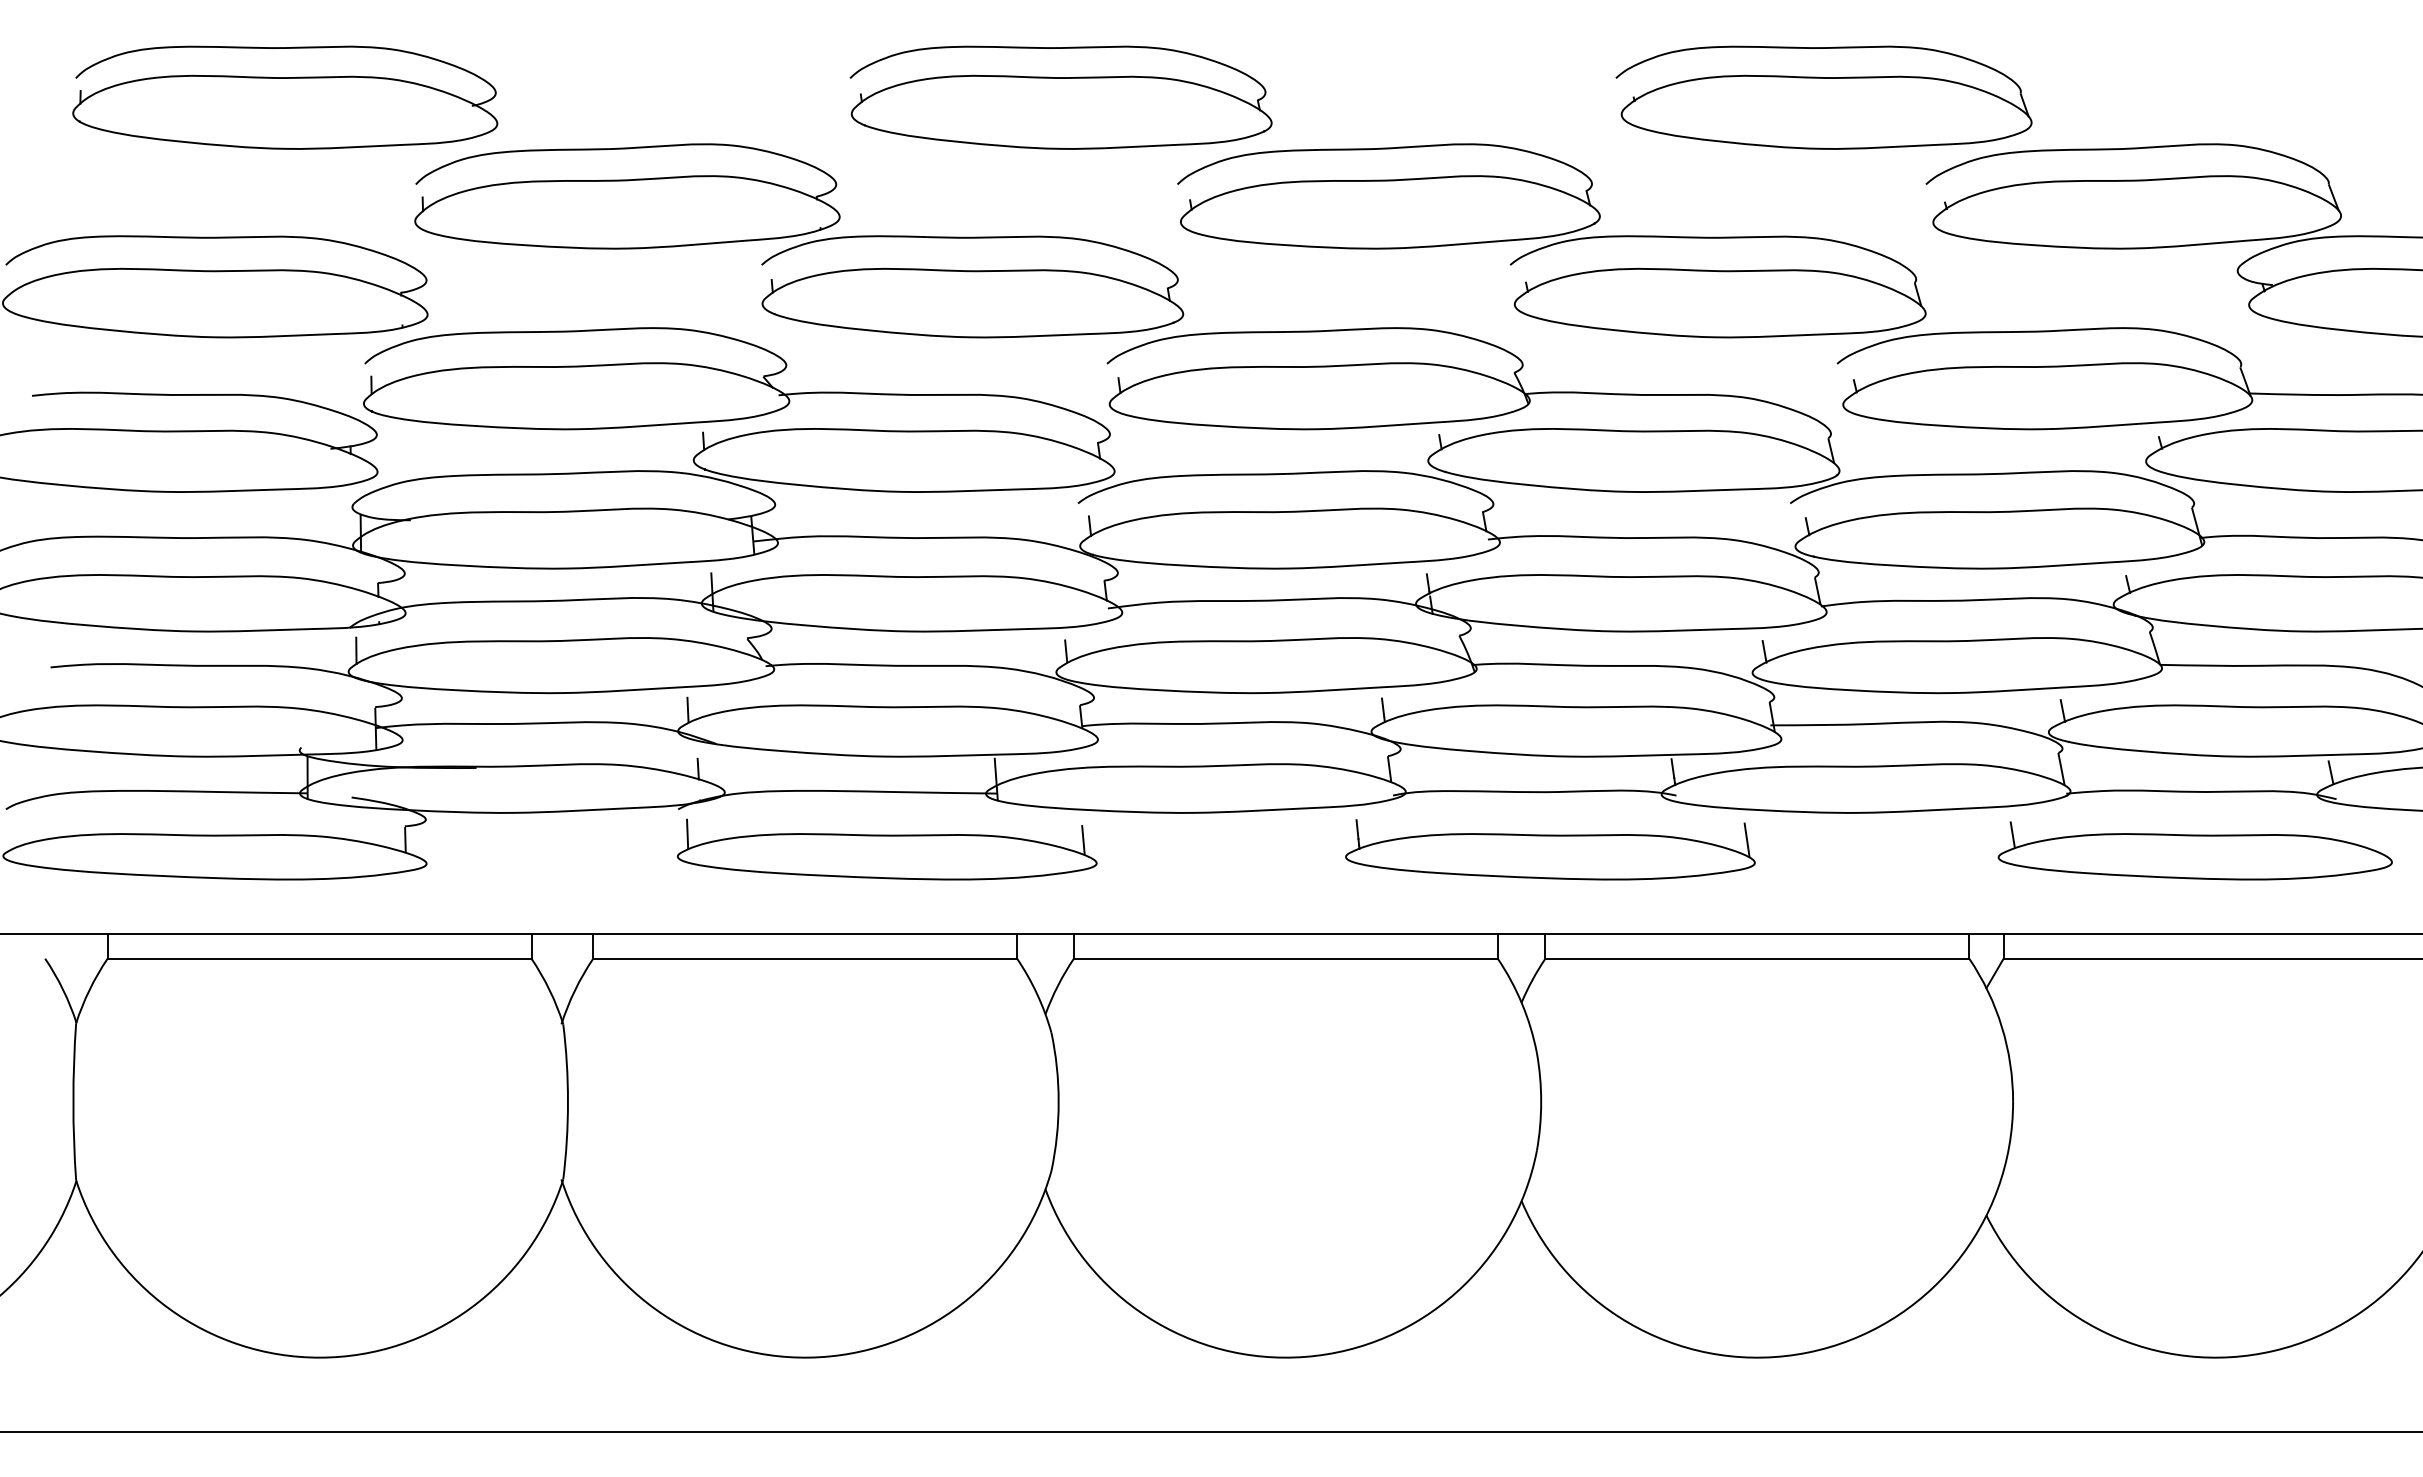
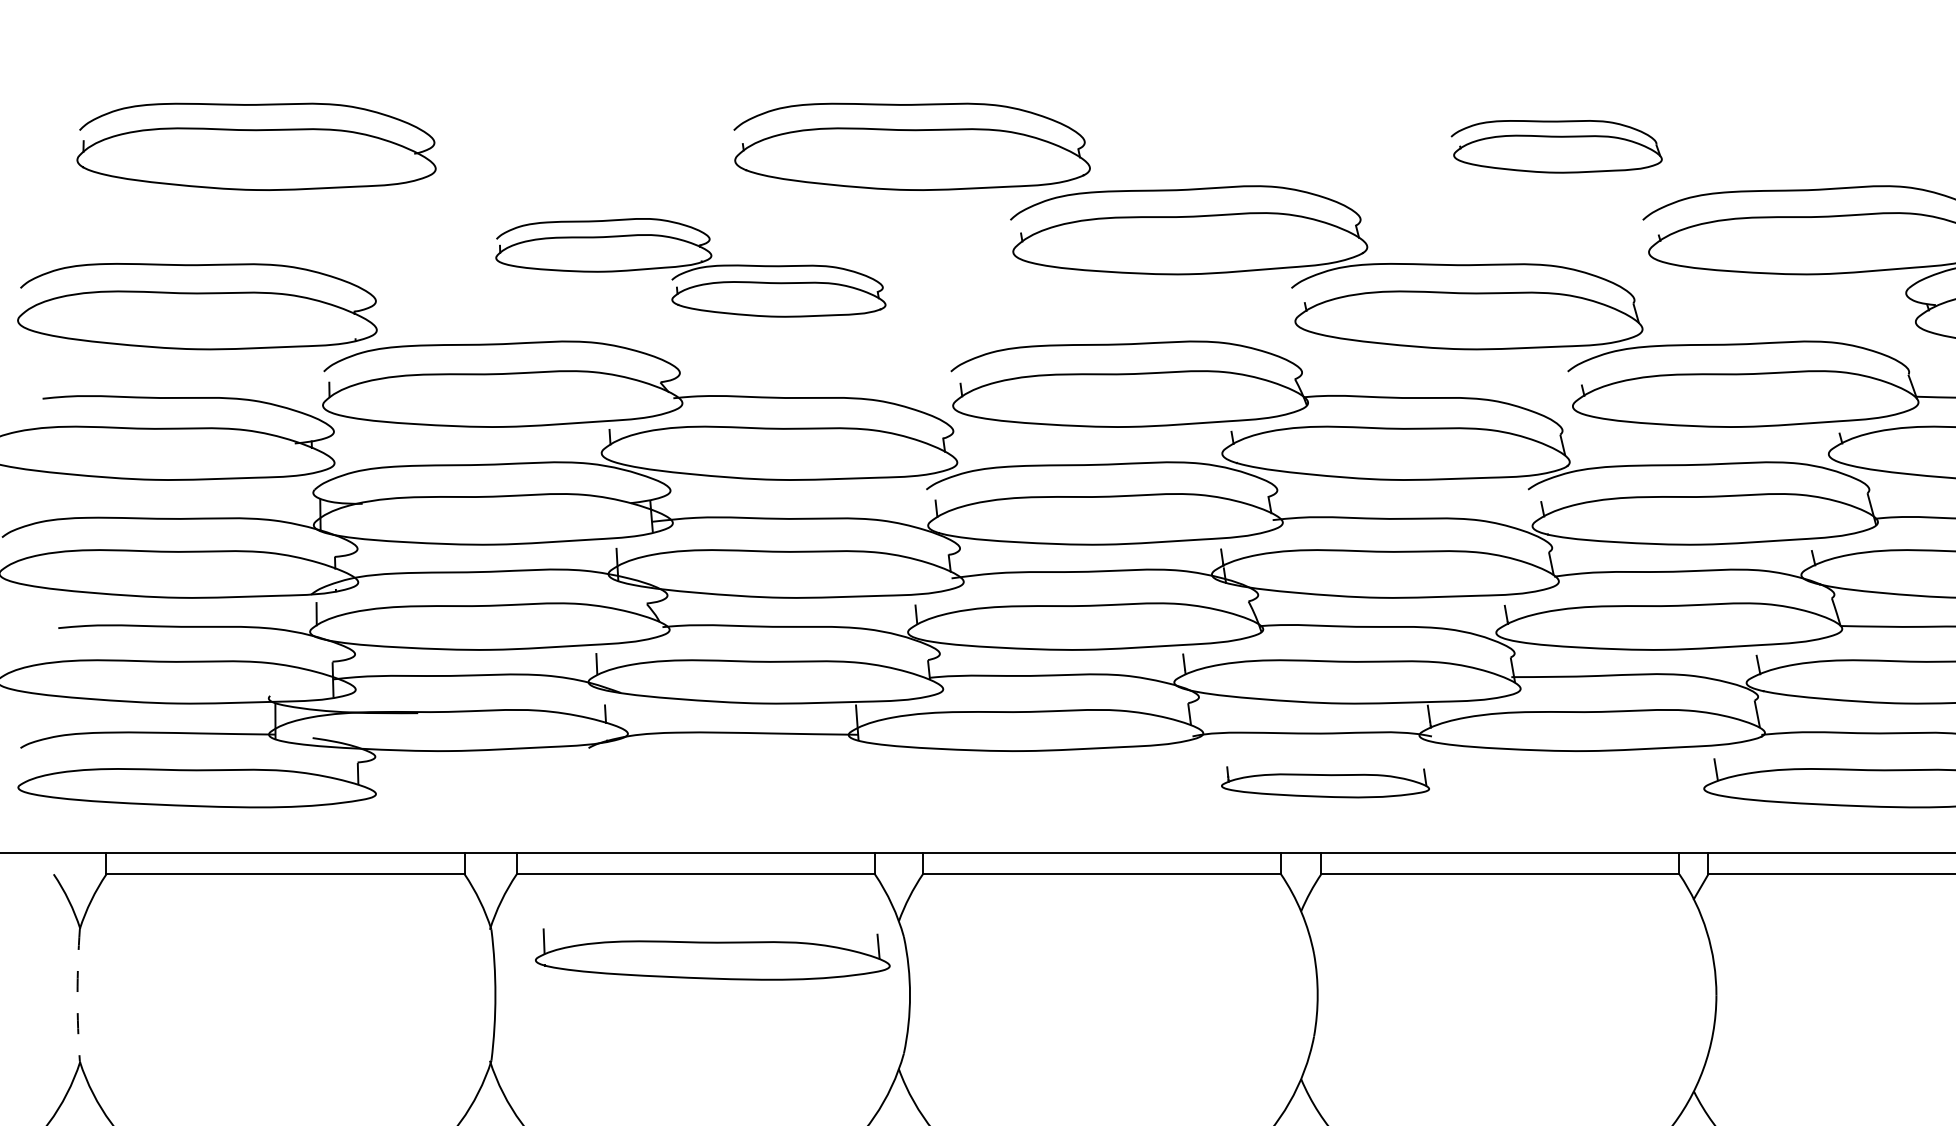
part: (1823, 97) -> (1556, 146), size x0.6
part: (799, 240) -> (691, 267), size x0.6
part: (886, 849) -> (712, 954), moved
part: (1550, 849) -> (1325, 782), size x0.6
arc: (73, 1101) -> (77, 994), solid -> dashed

